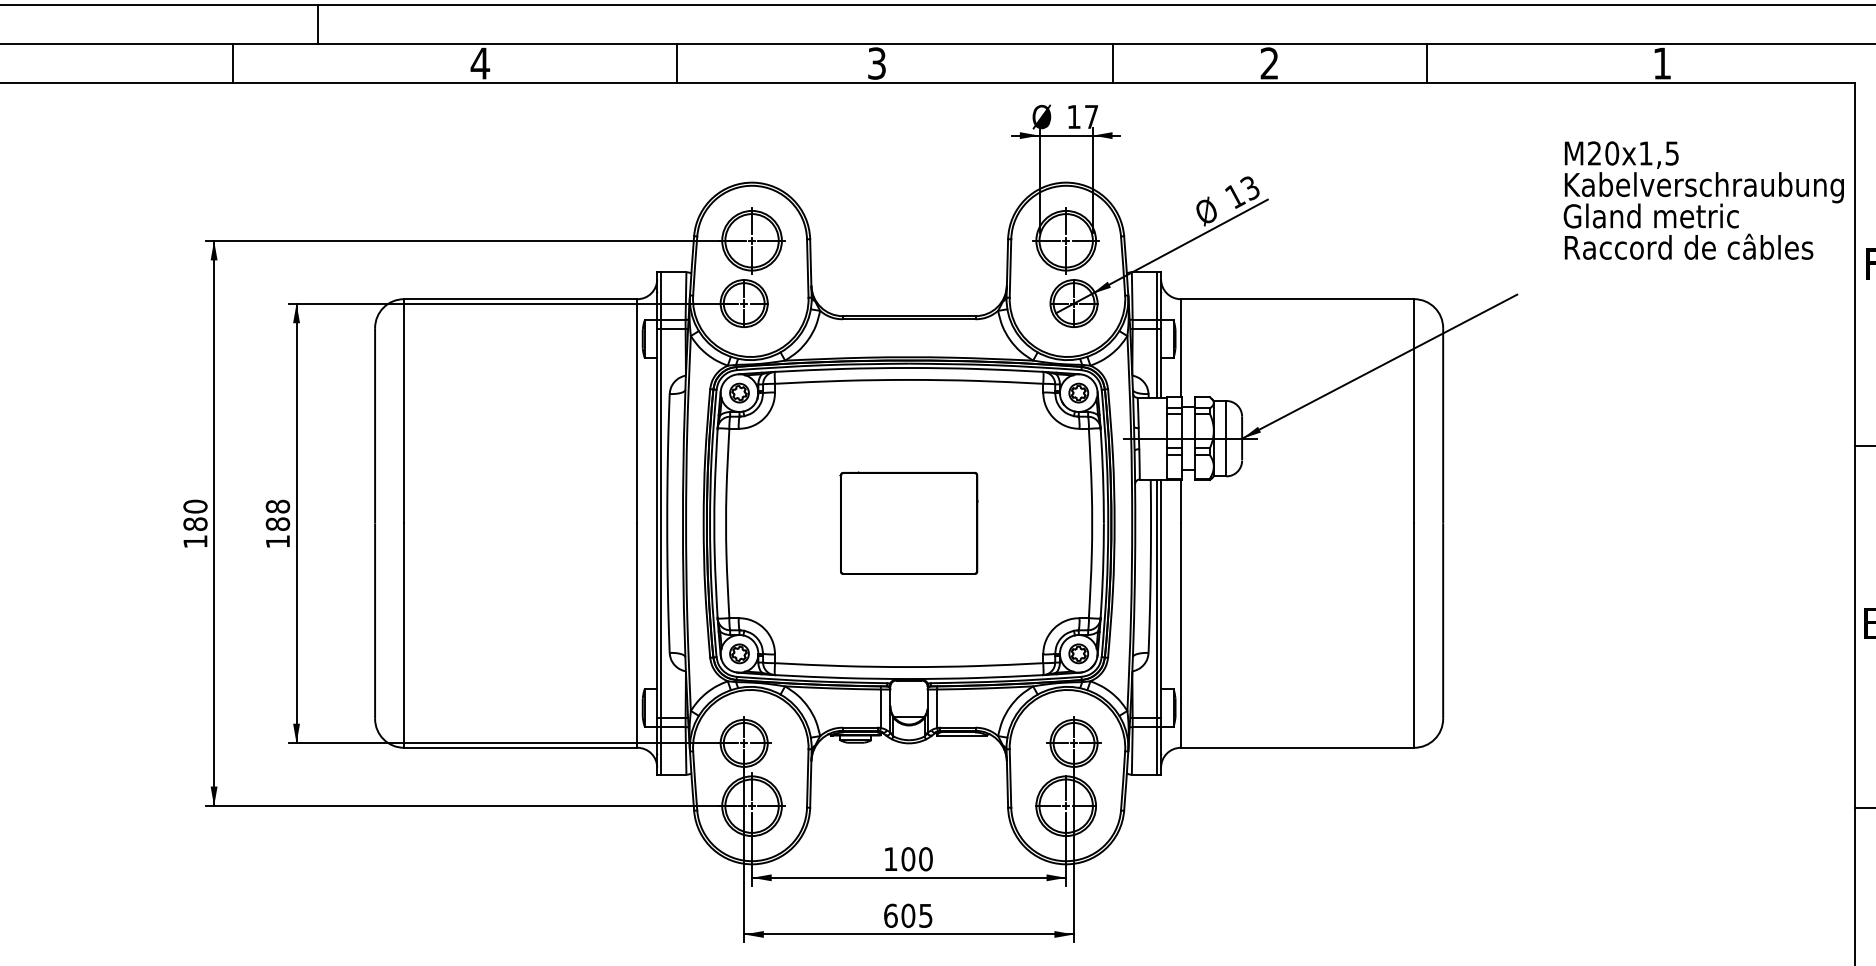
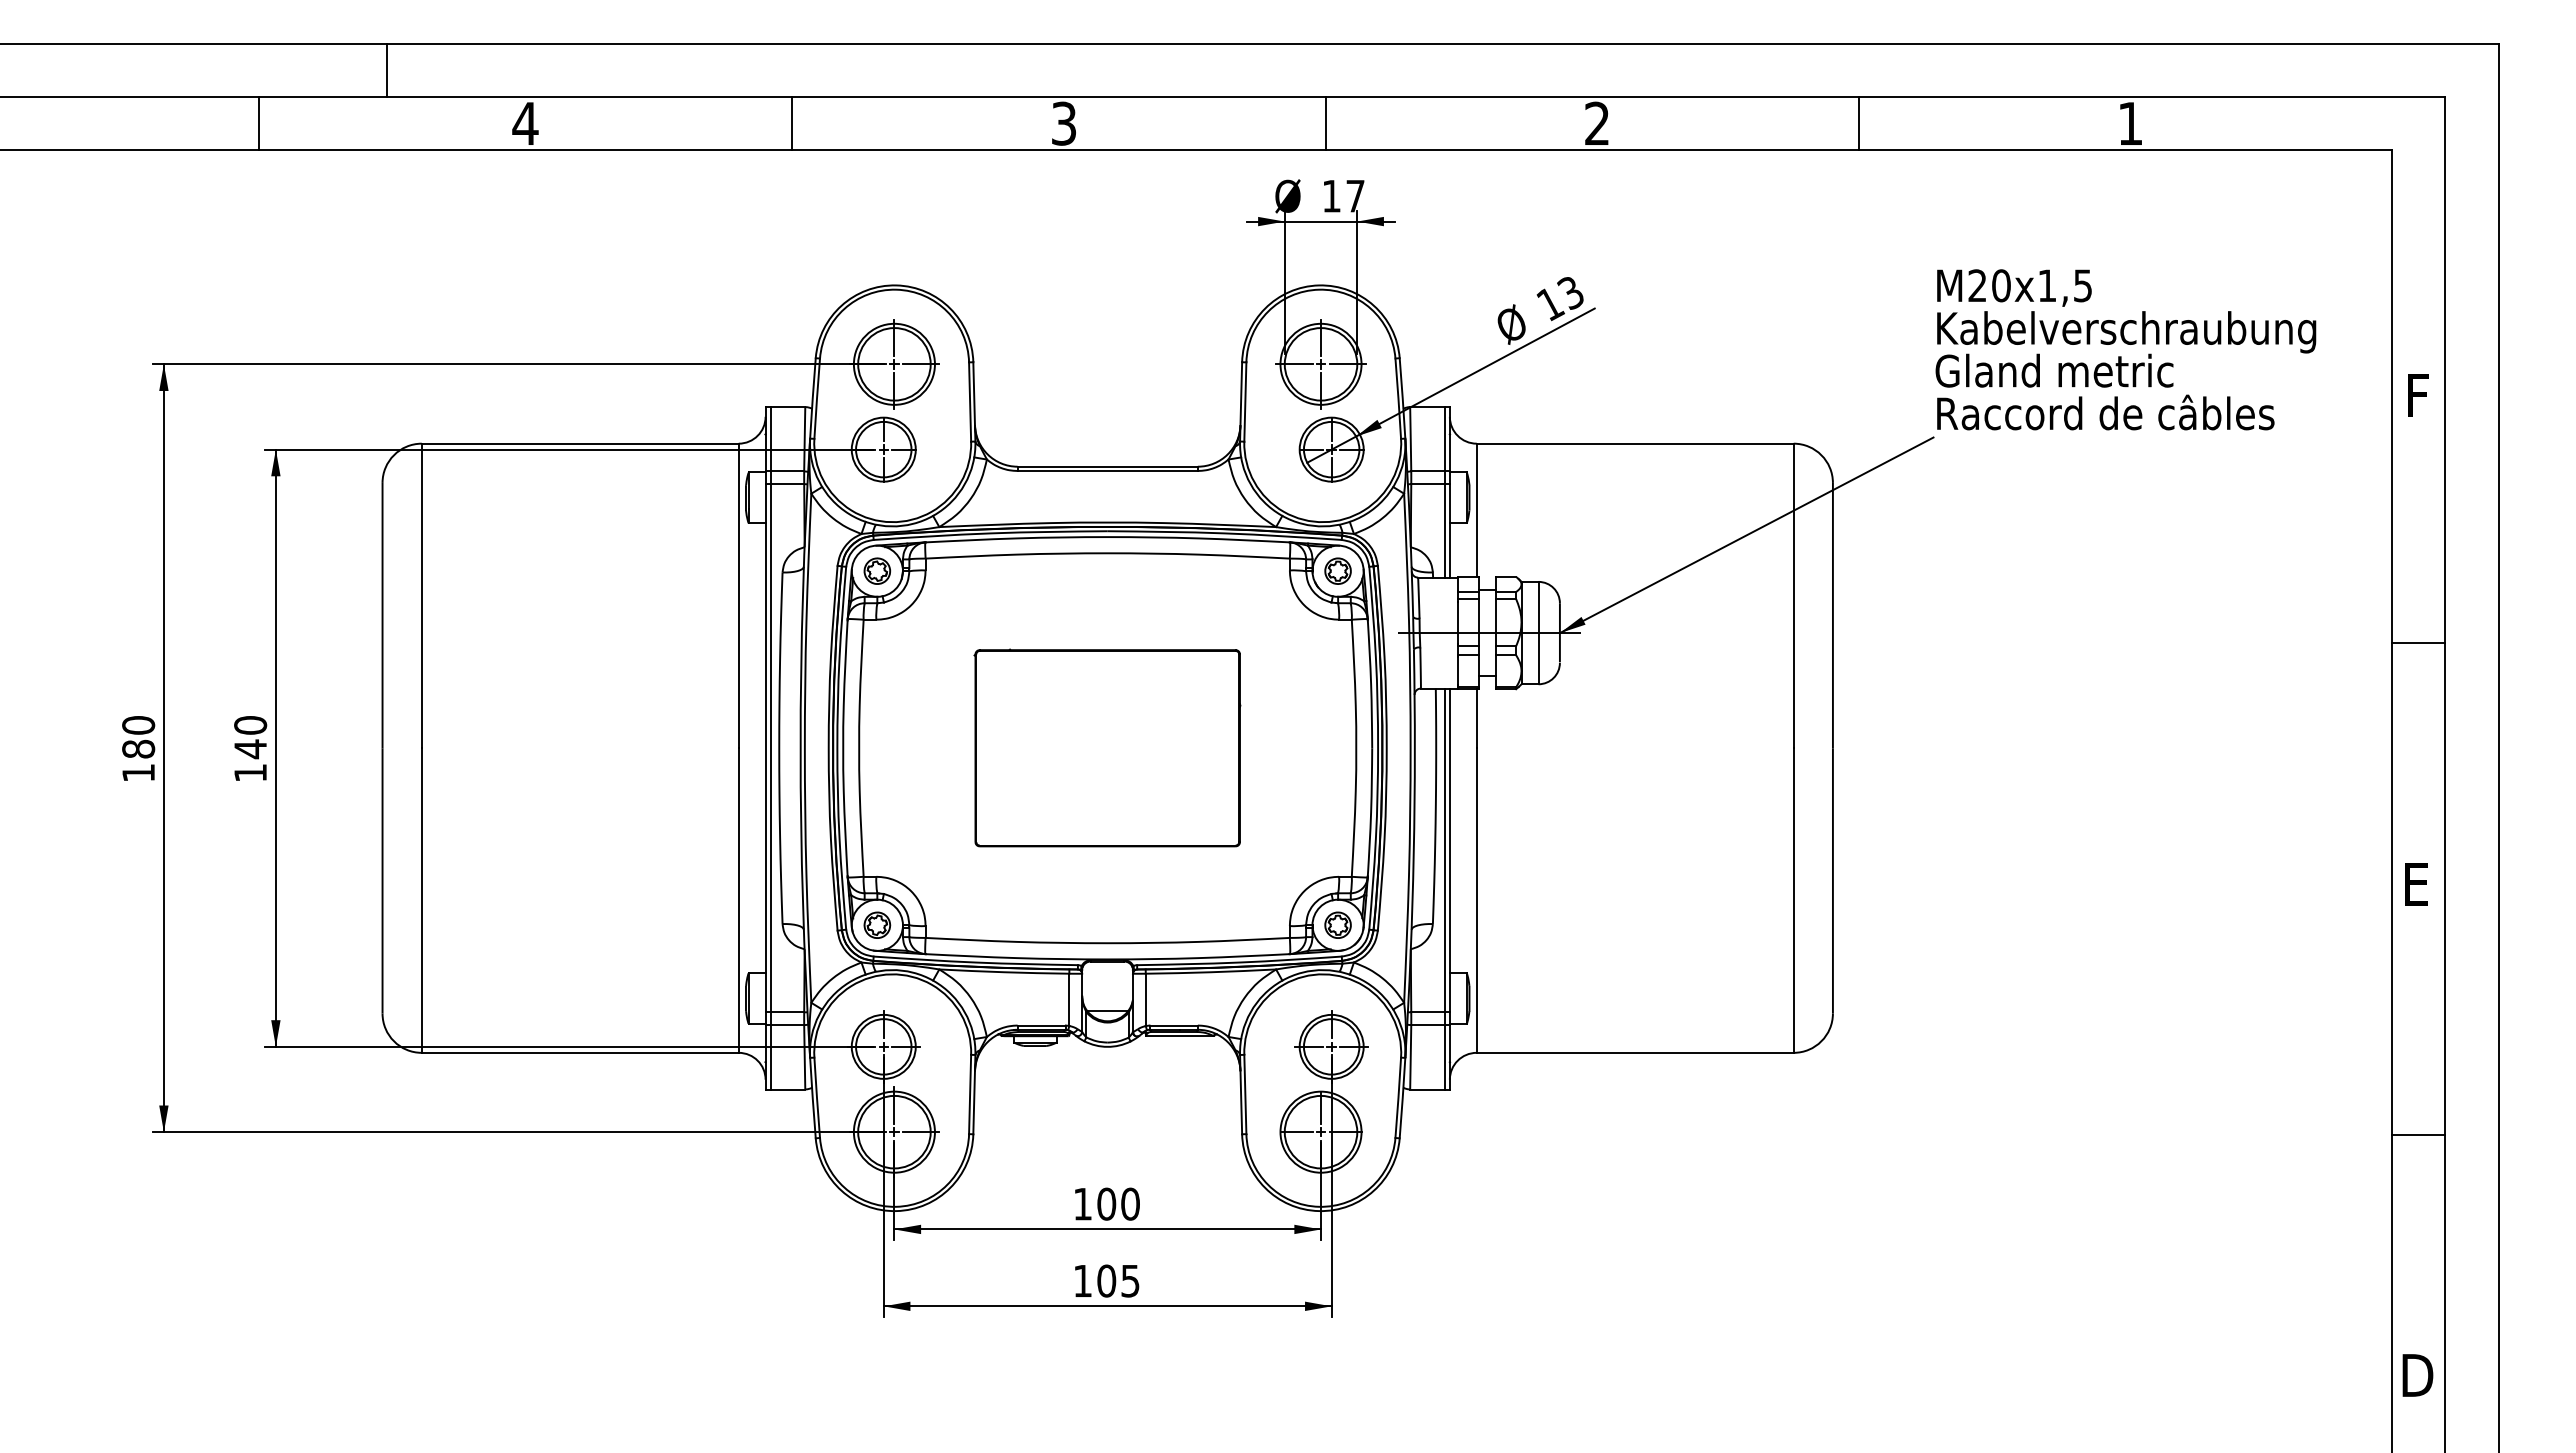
line: (318, 23) -> (387, 69), moved
line: (233, 63) -> (259, 123), moved
line: (1112, 63) -> (1325, 123), moved
line: (1426, 63) -> (1858, 123), moved
part: (1703, 200) -> (2125, 349), moved
text: (277, 515) -> (250, 737), 188 -> 140
part: (908, 522) -> (1107, 747), size x1.43
text: (890, 915) -> (1082, 1280), 605 -> 105

